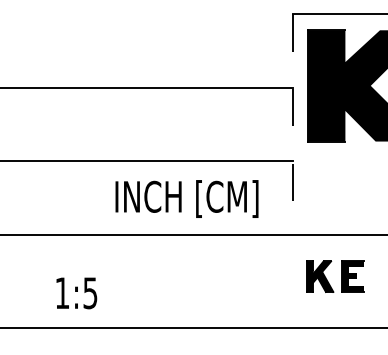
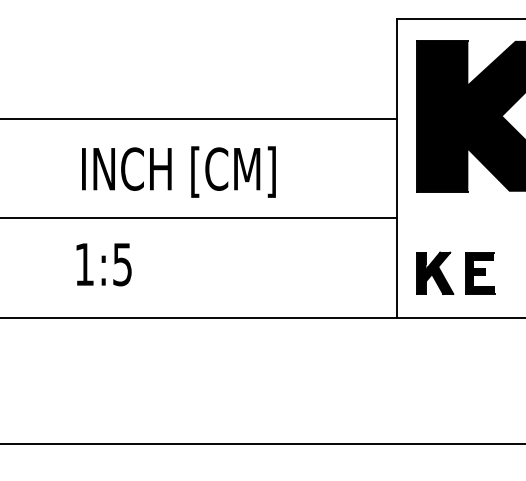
line: (292, 124) -> (396, 168), dashed -> solid
text: (186, 198) -> (178, 171), moved
part: (335, 276) -> (456, 273), moved
text: (76, 293) -> (103, 264), moved

